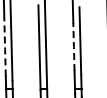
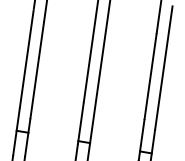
line: (73, 47) -> (149, 77), dashed -> solid
line: (5, 49) -> (27, 60), dashed -> solid

